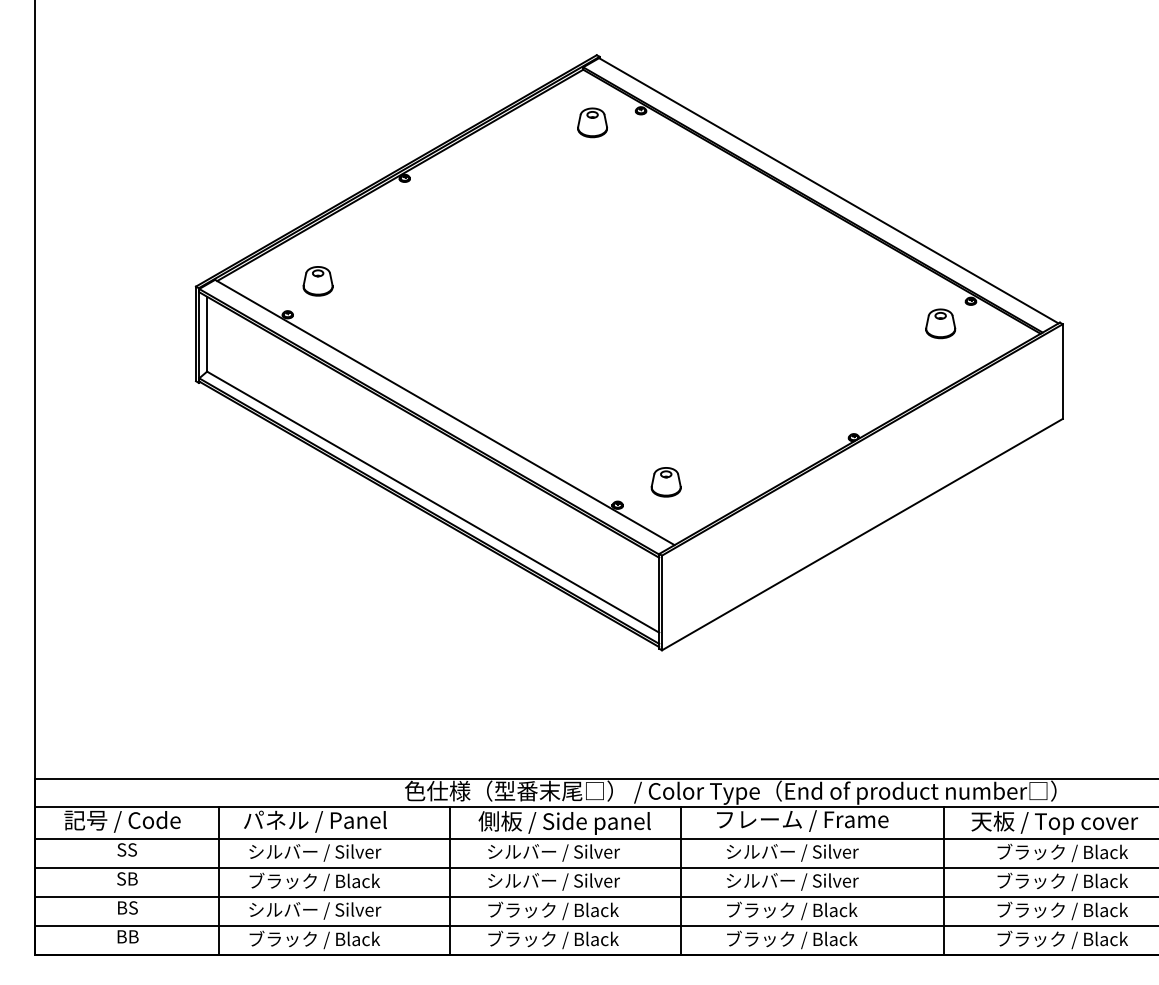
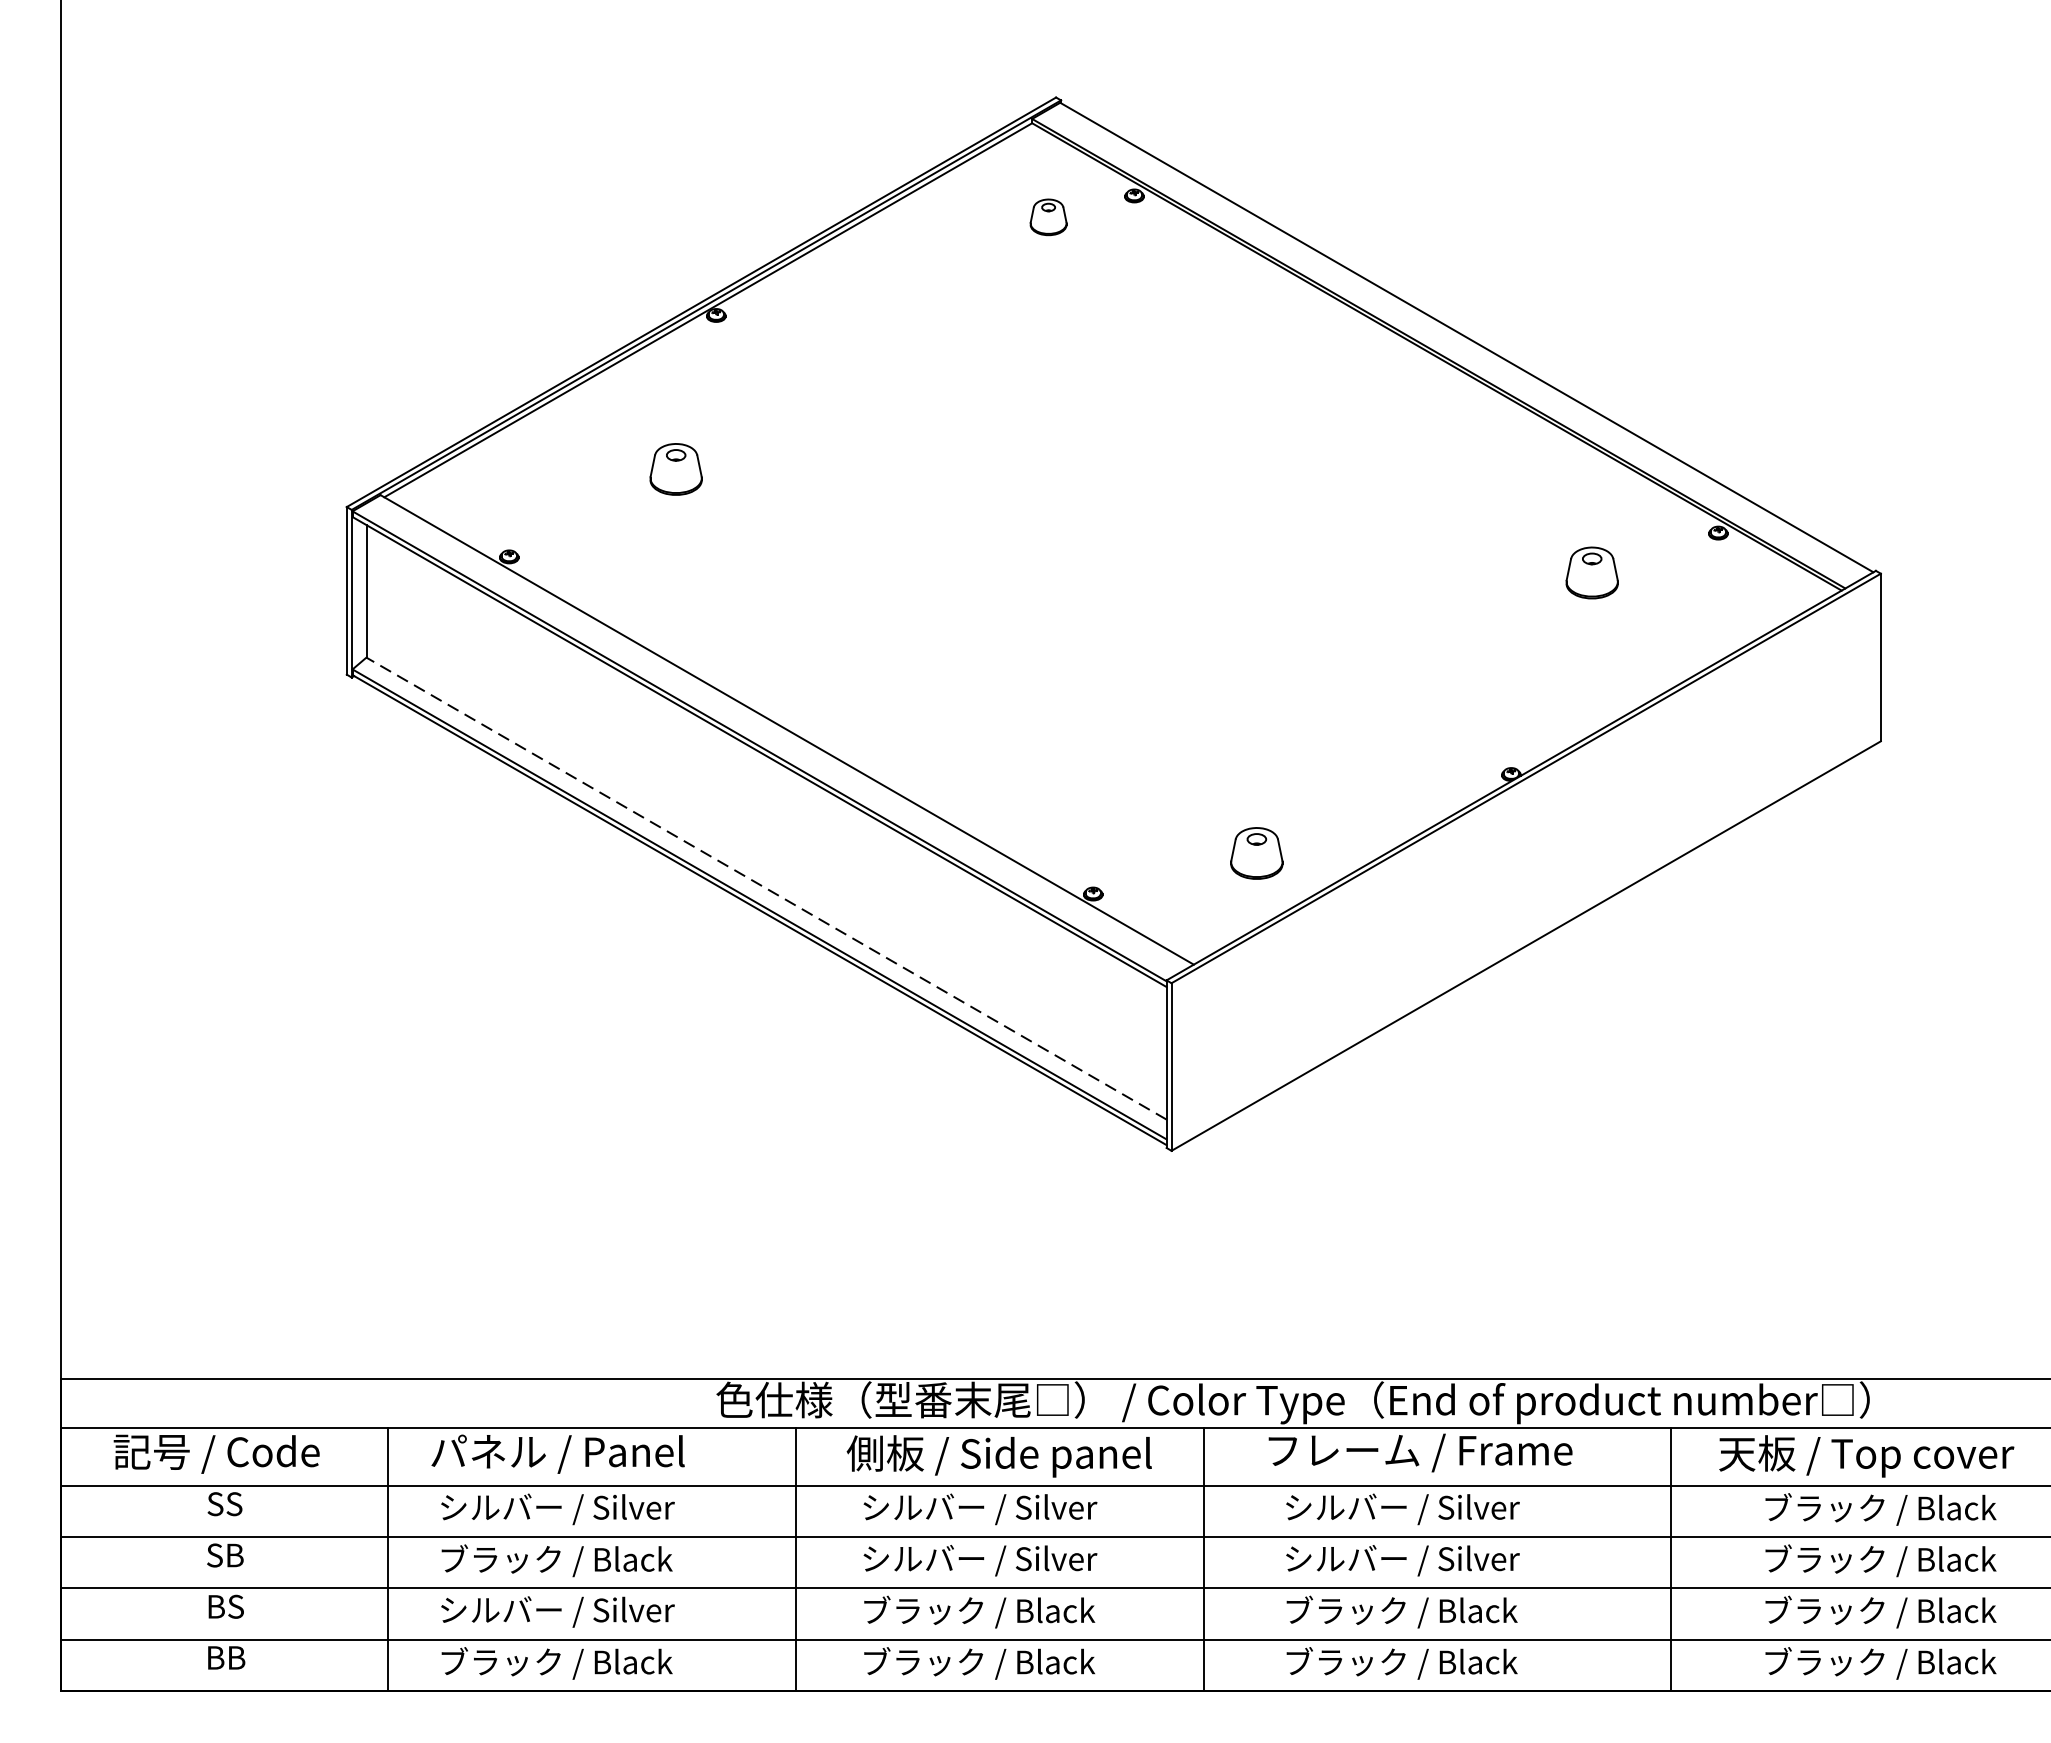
part: (592, 122) -> (1048, 216), size x0.7
part: (317, 281) -> (675, 469), moved
part: (940, 323) -> (1591, 572), moved
part: (665, 482) -> (1255, 853), moved
line: (432, 501) -> (765, 887), solid -> dashed

